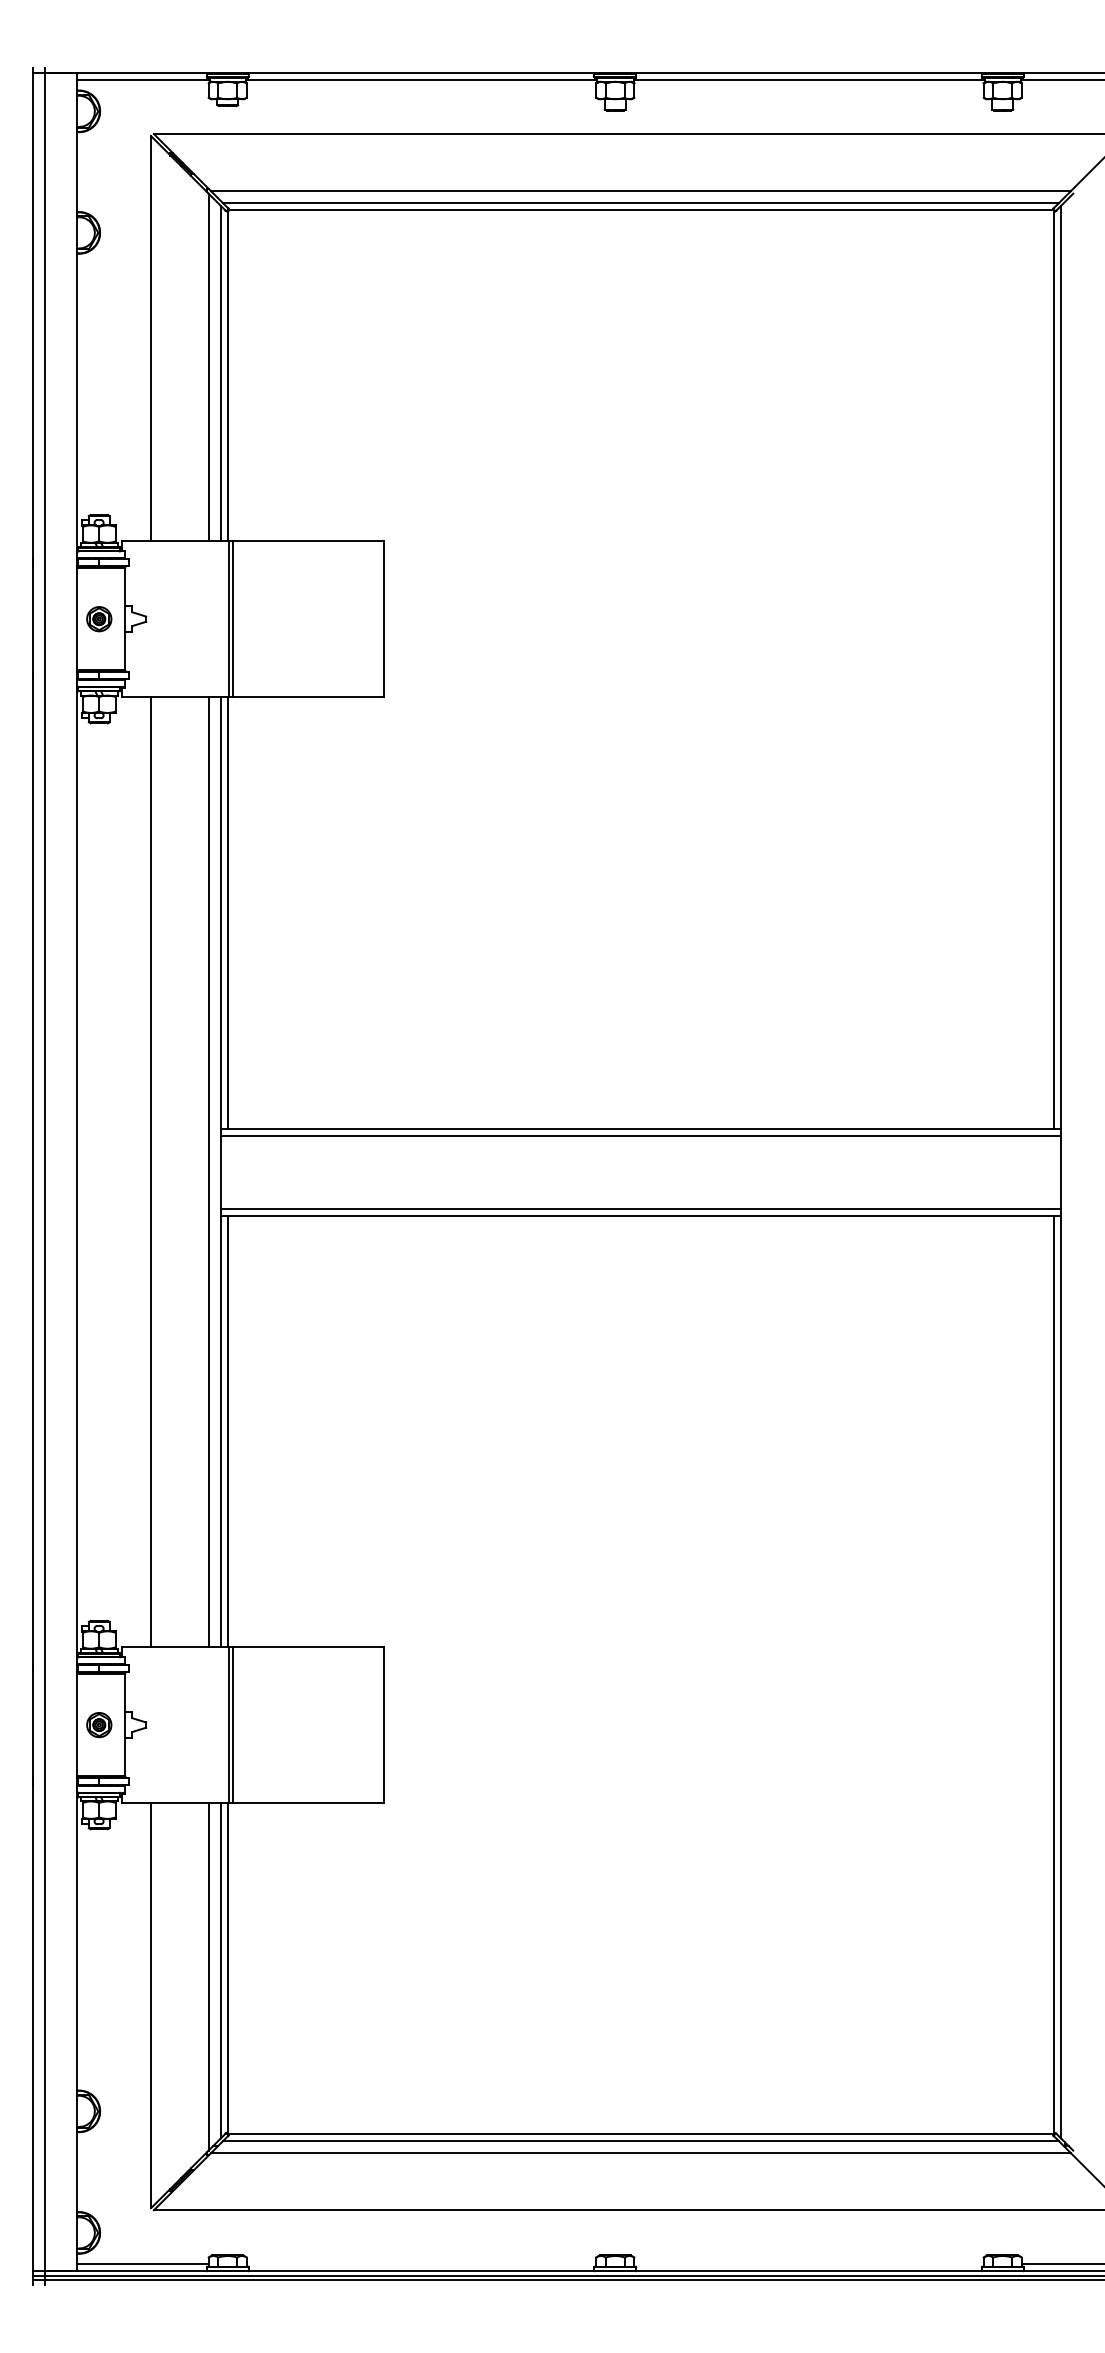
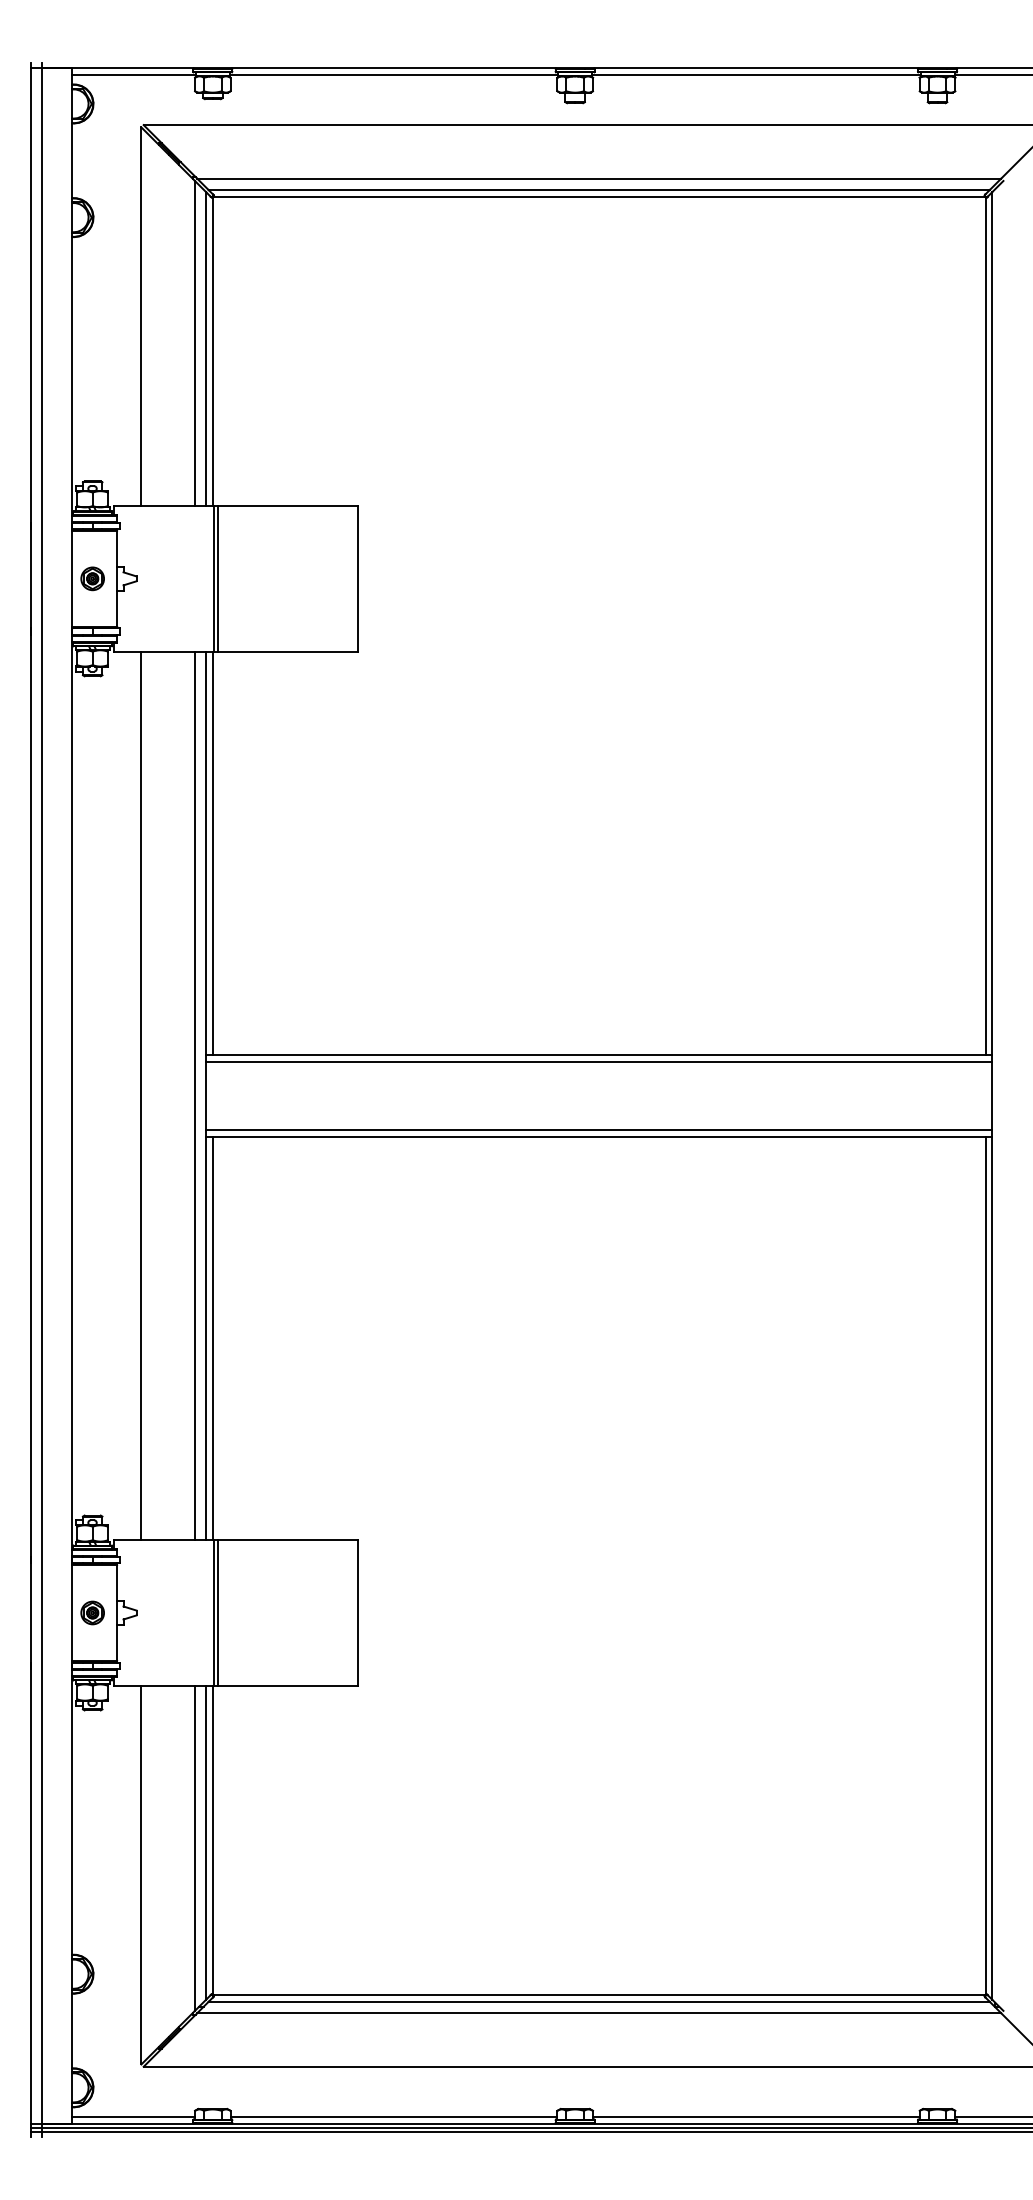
line: (421, 2264) -> (394, 2117), added
line: (808, 2264) -> (755, 2117), added

